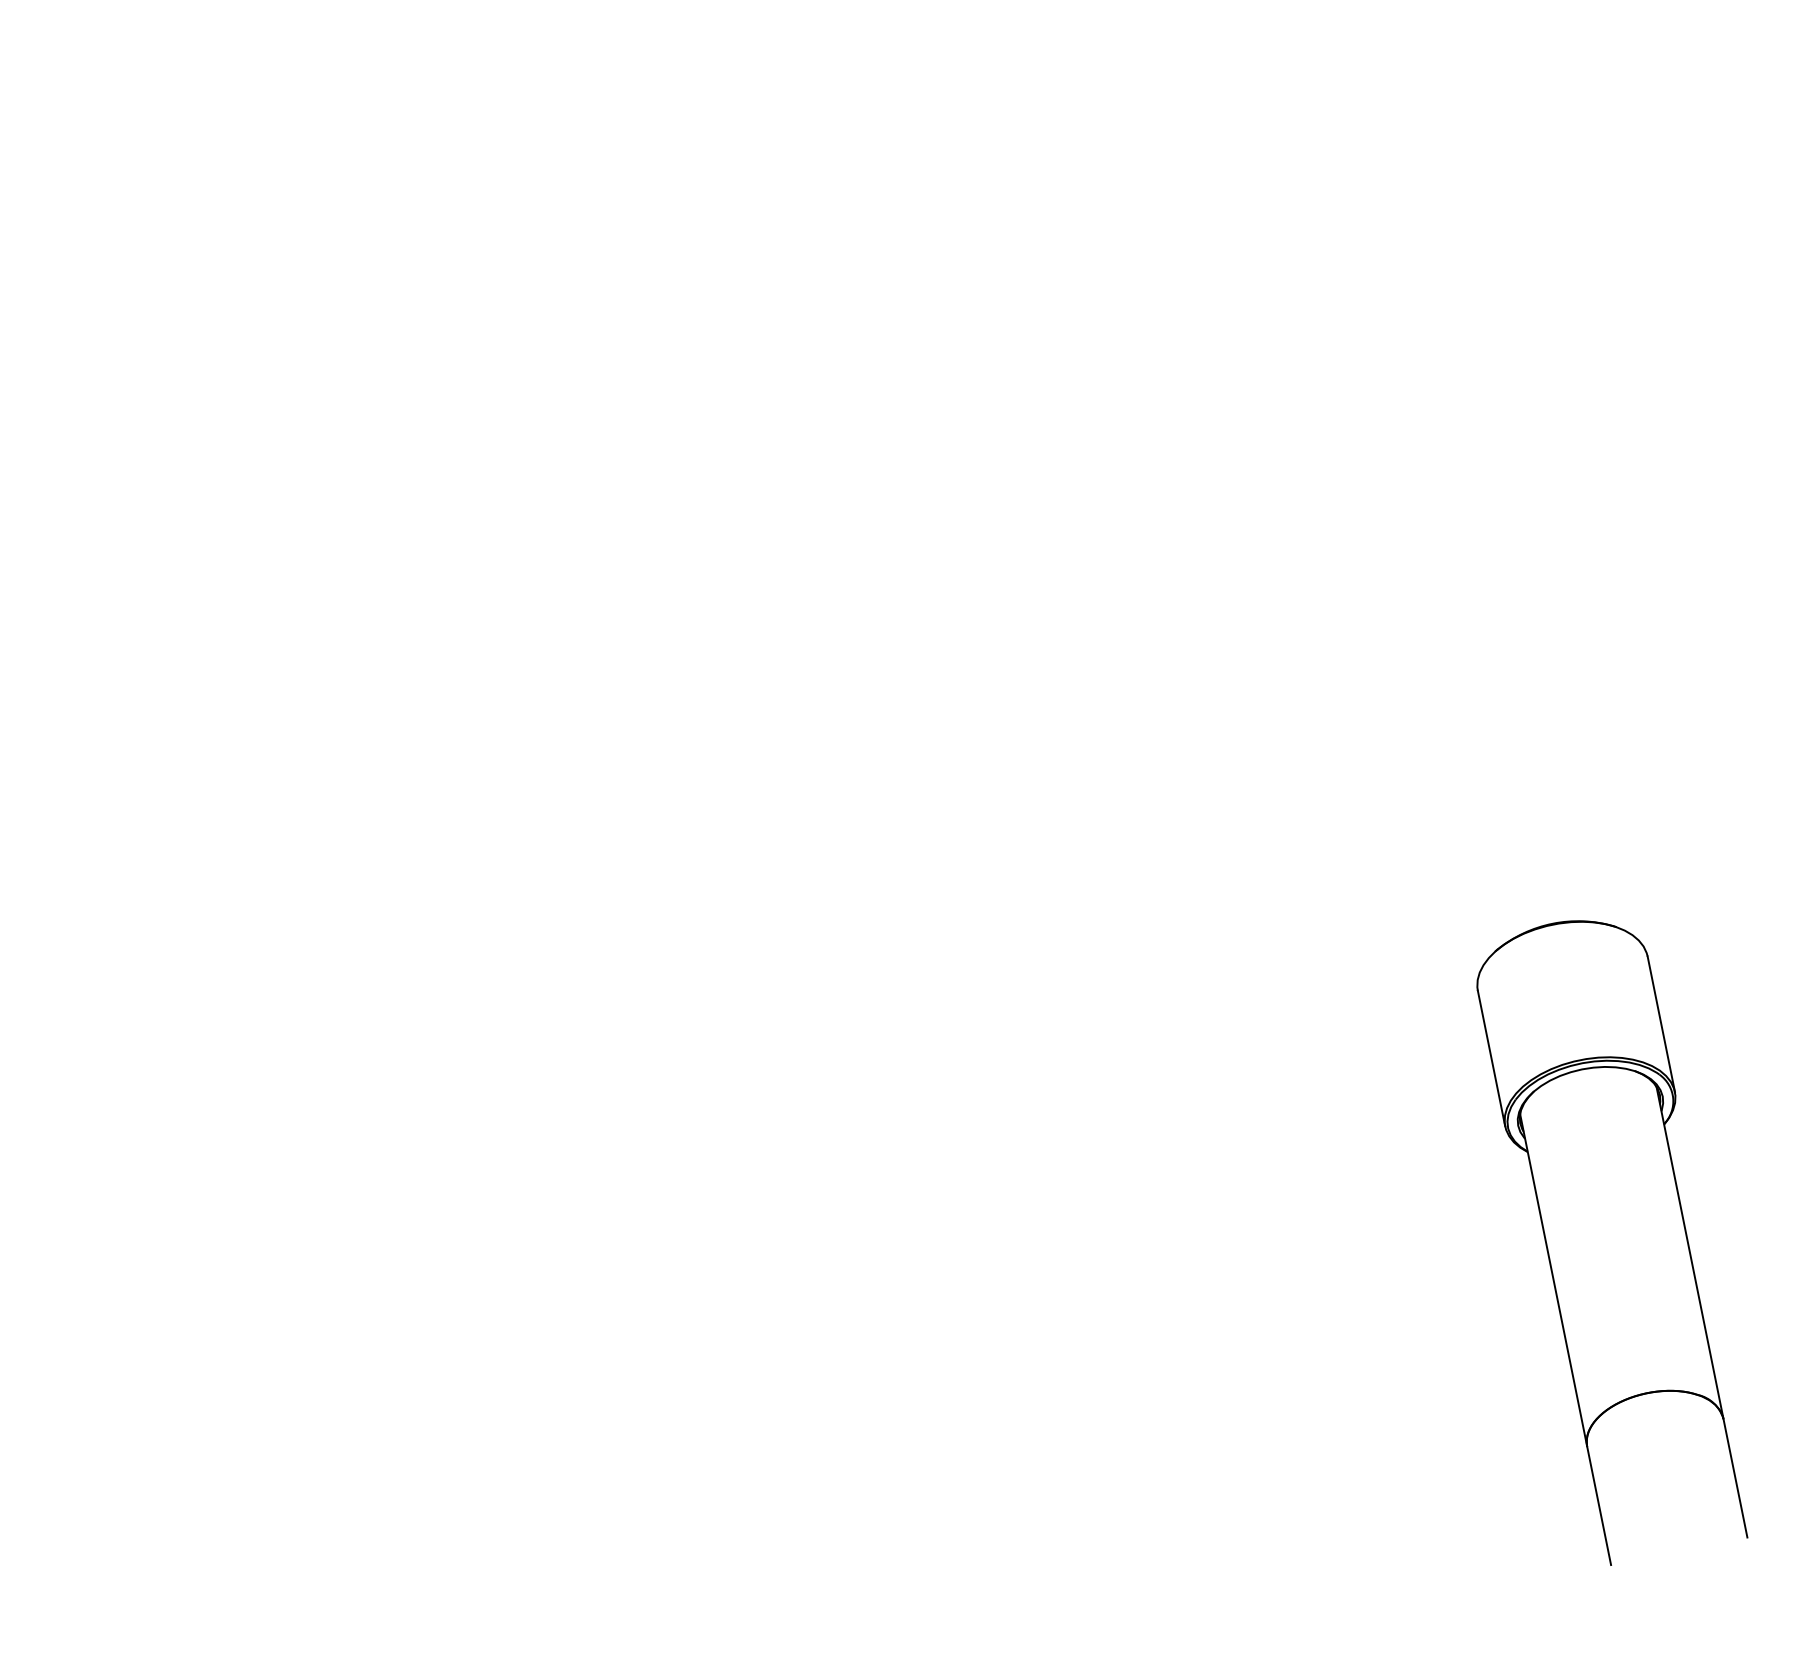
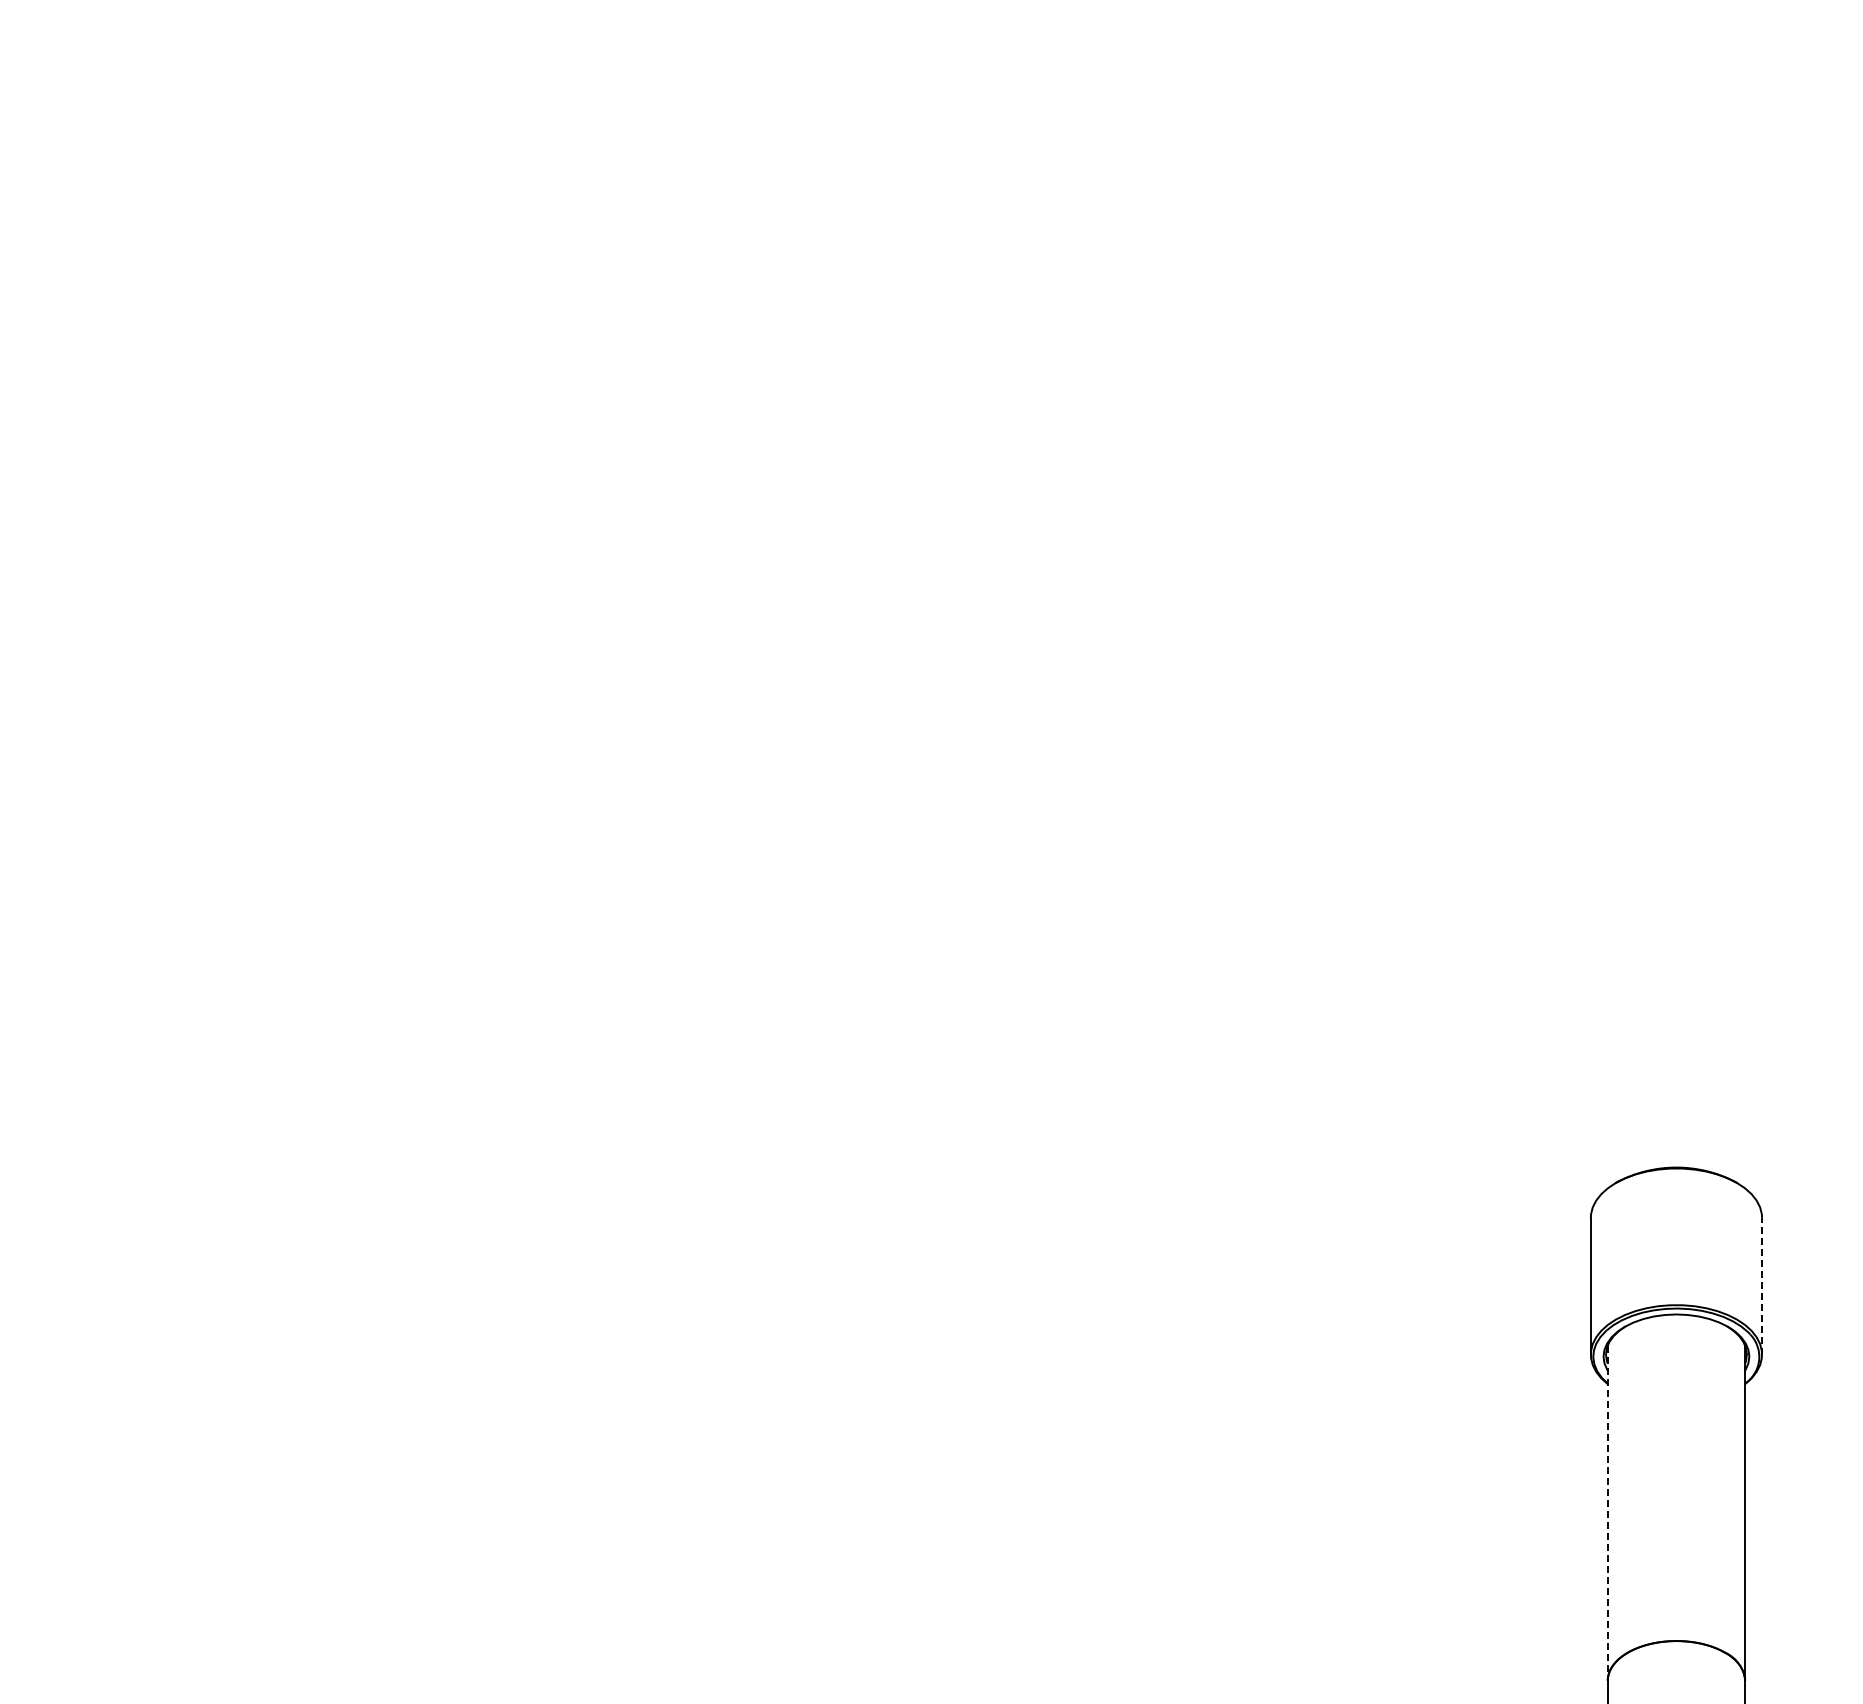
line: (1661, 1023) -> (1762, 1285), solid -> dashed
line: (1553, 1280) -> (1607, 1513), solid -> dashed

